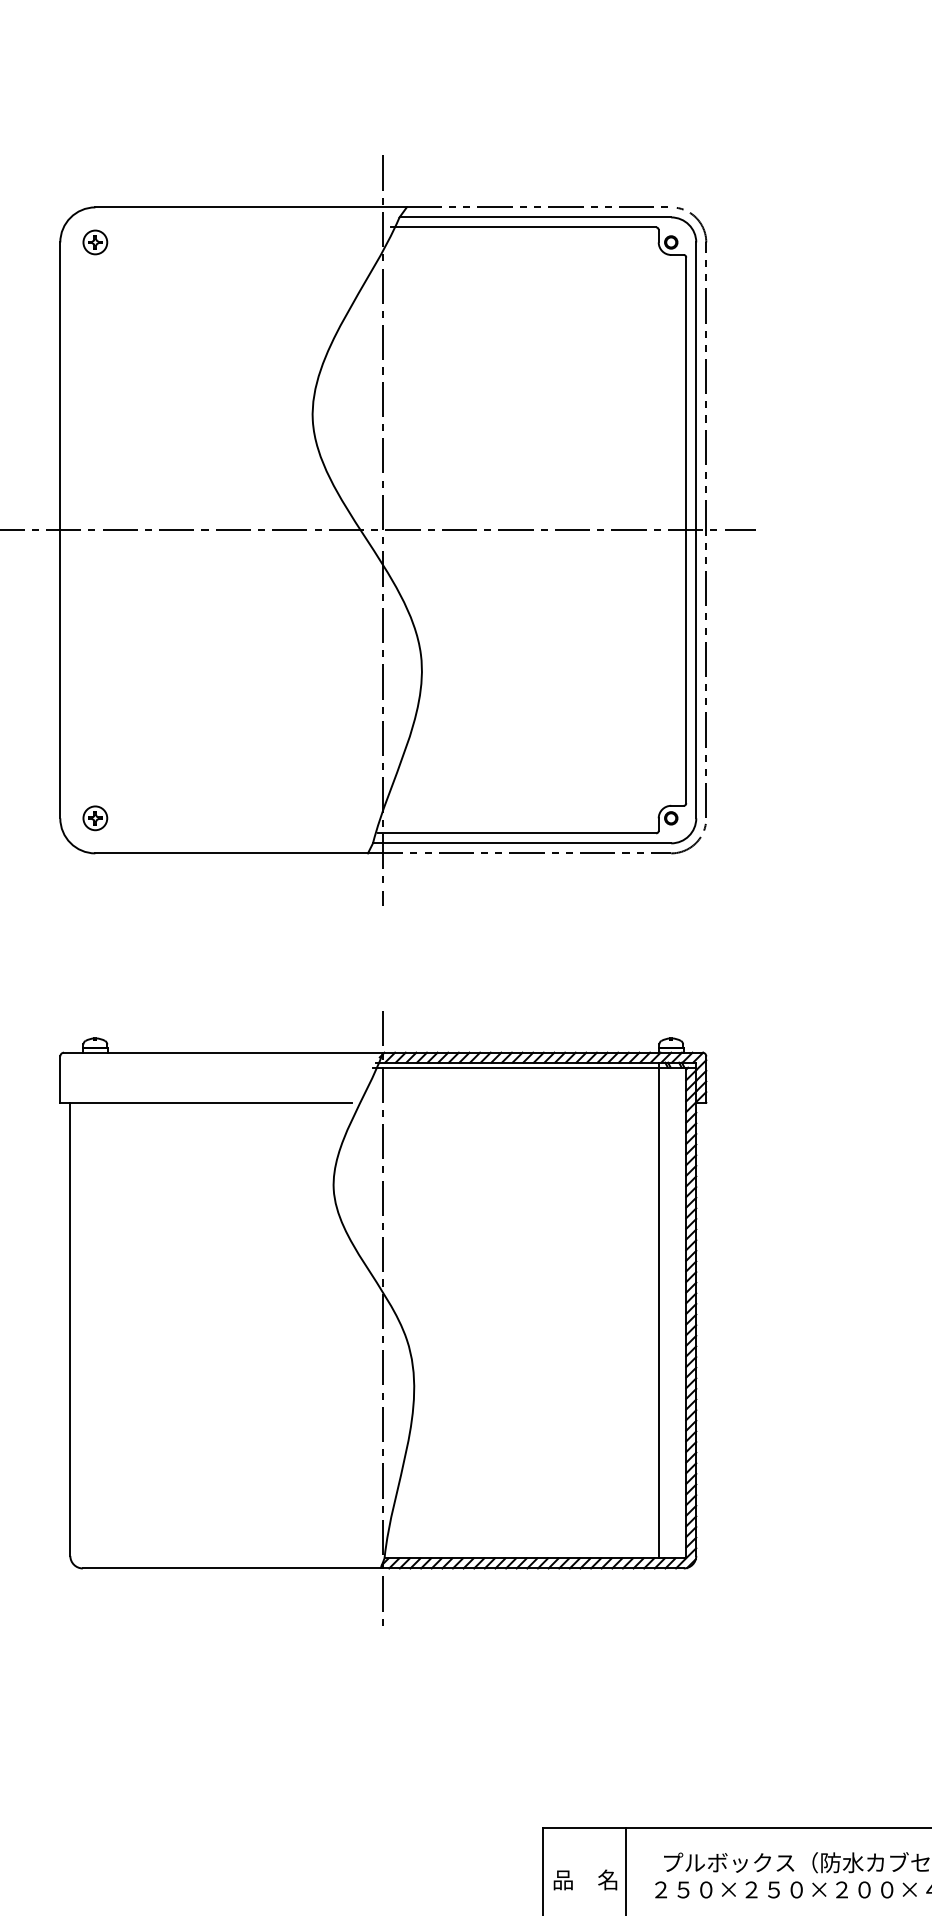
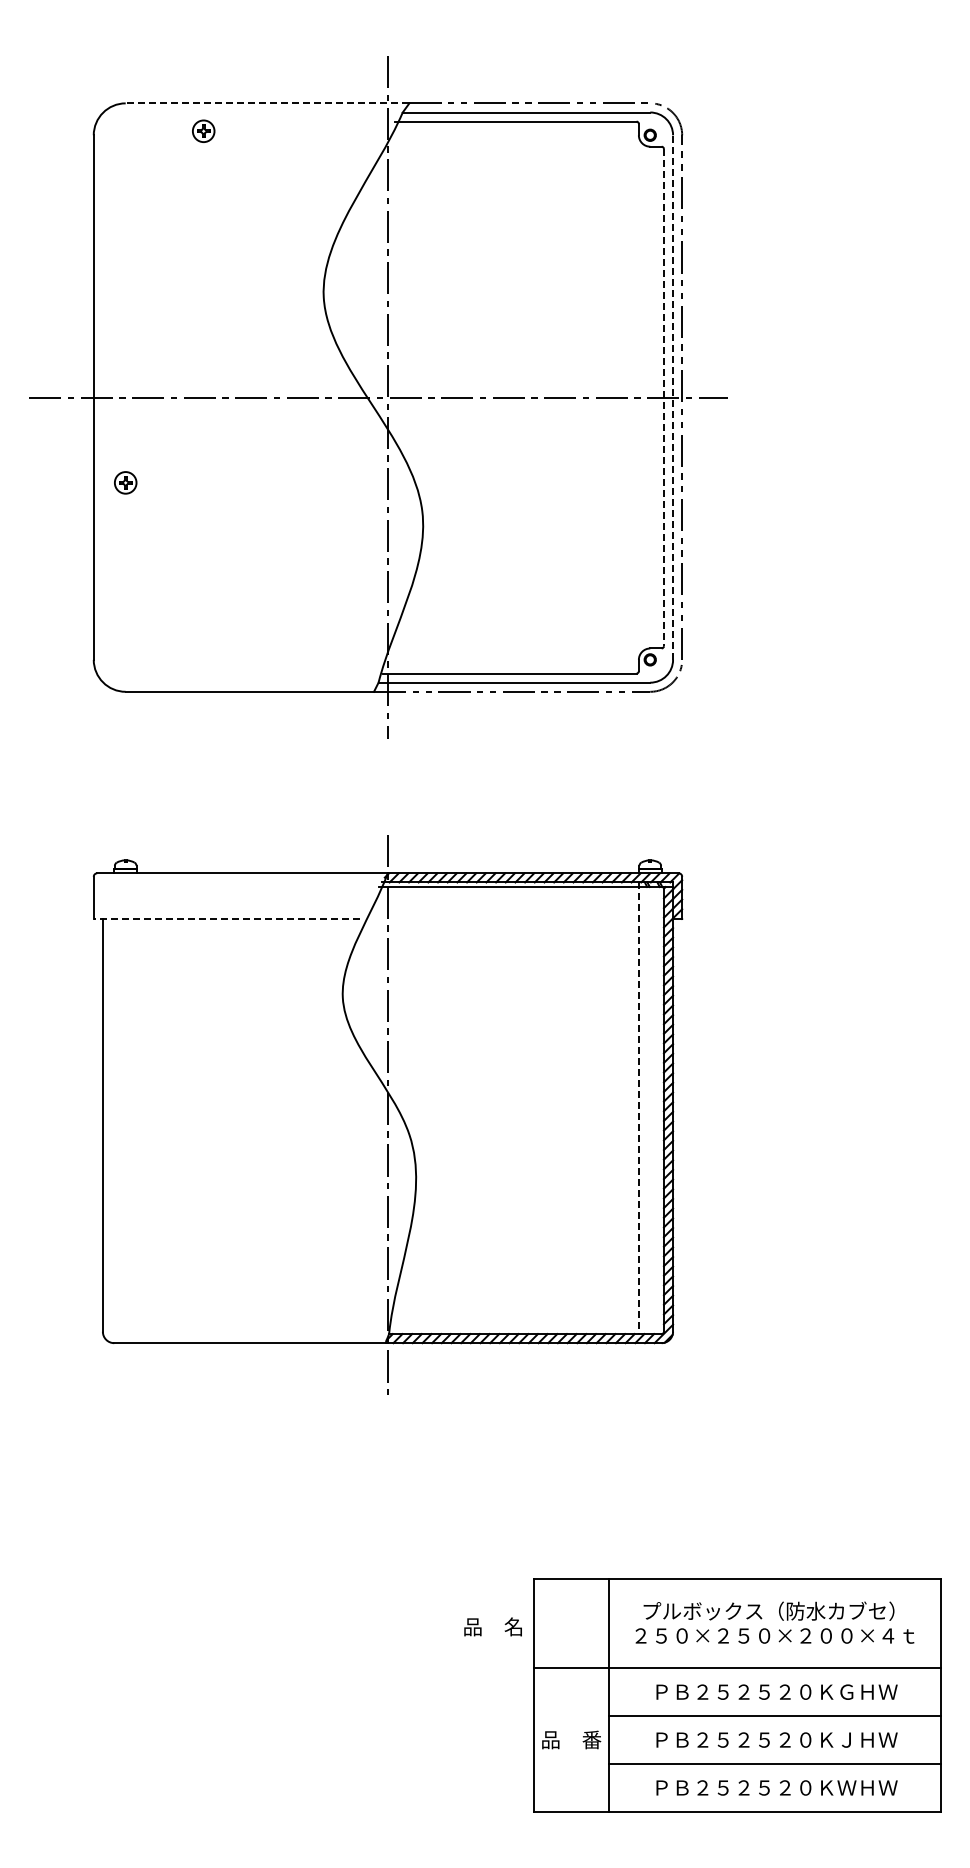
line: (251, 207) -> (267, 103), solid -> dashed
part: (95, 241) -> (203, 130), moved
line: (685, 530) -> (663, 397), solid -> dashed
line: (696, 530) -> (673, 397), solid -> dashed
part: (95, 817) -> (125, 482), moved
line: (206, 1102) -> (226, 918), solid -> dashed
line: (658, 1310) -> (638, 1108), solid -> dashed
text: (584, 1879) -> (492, 1626), moved

